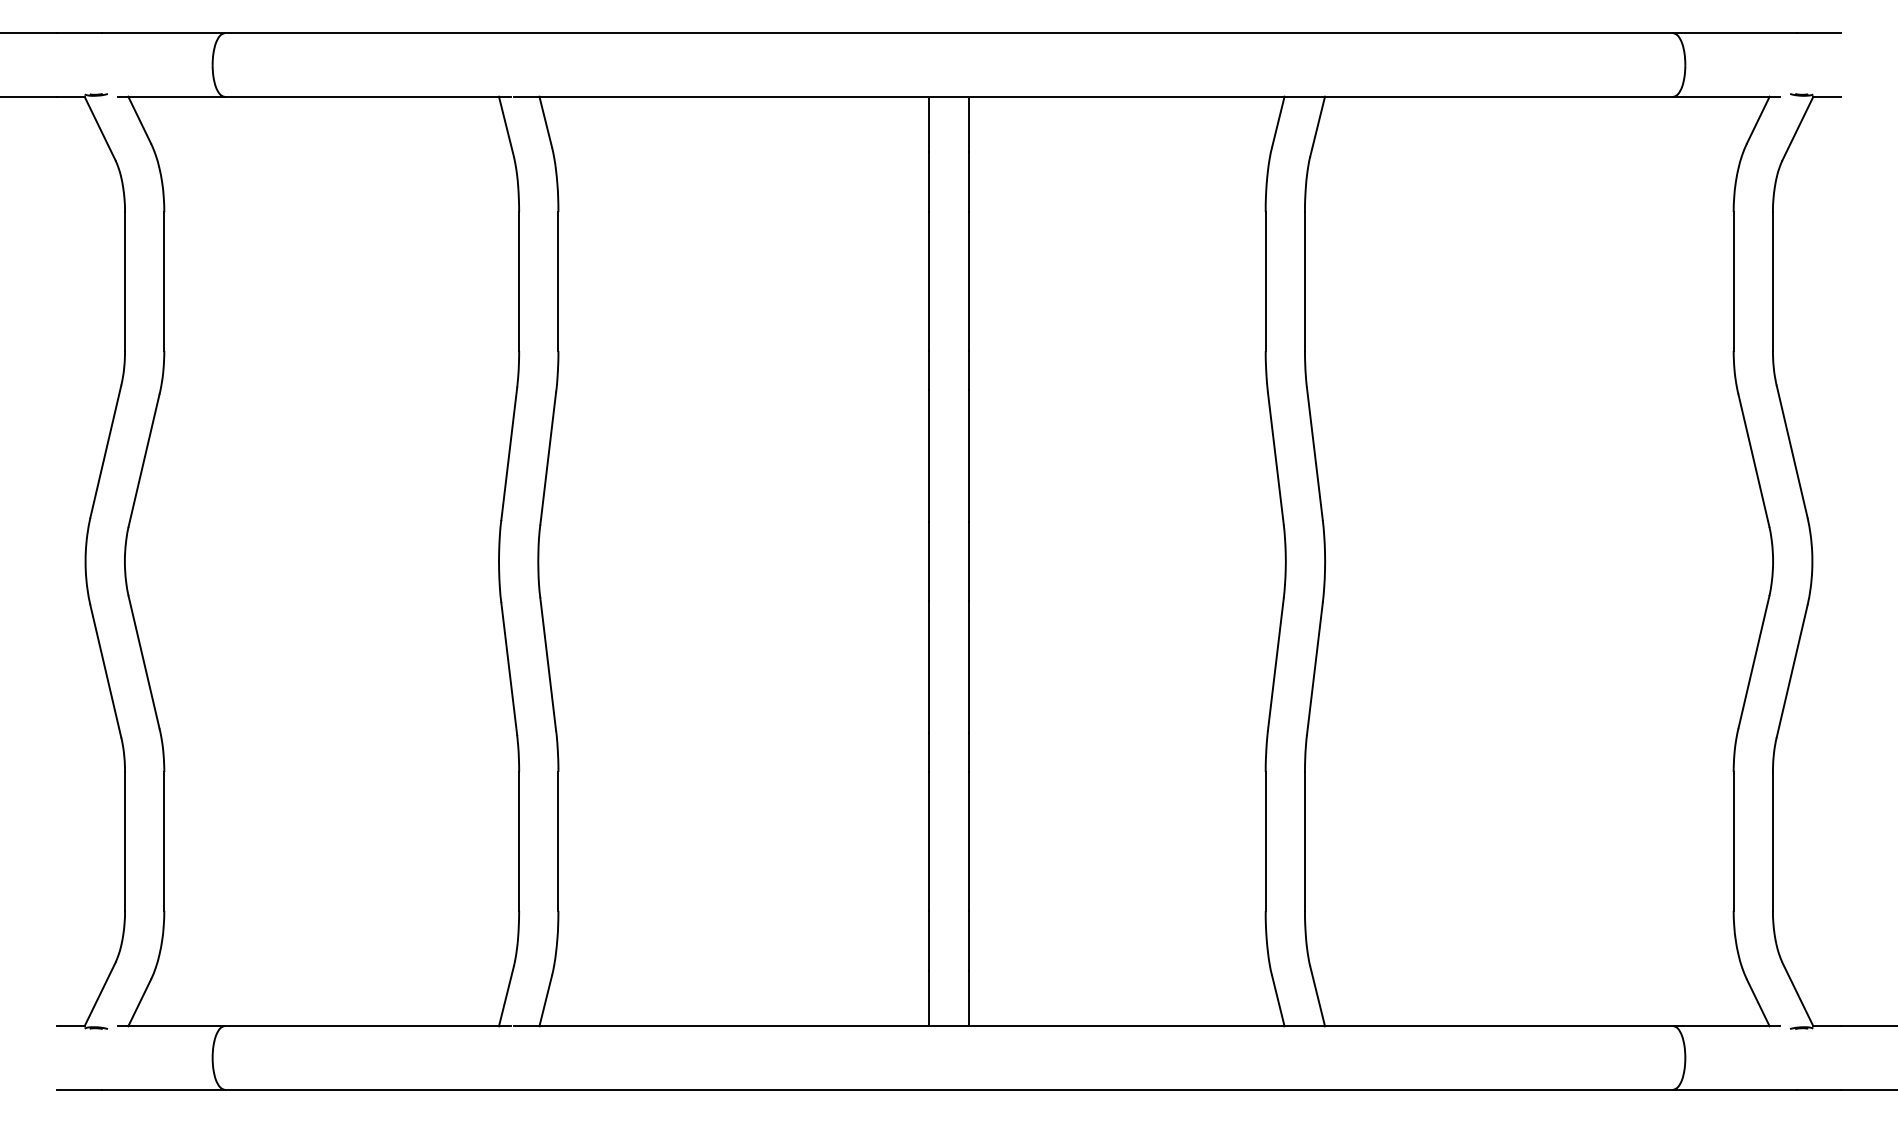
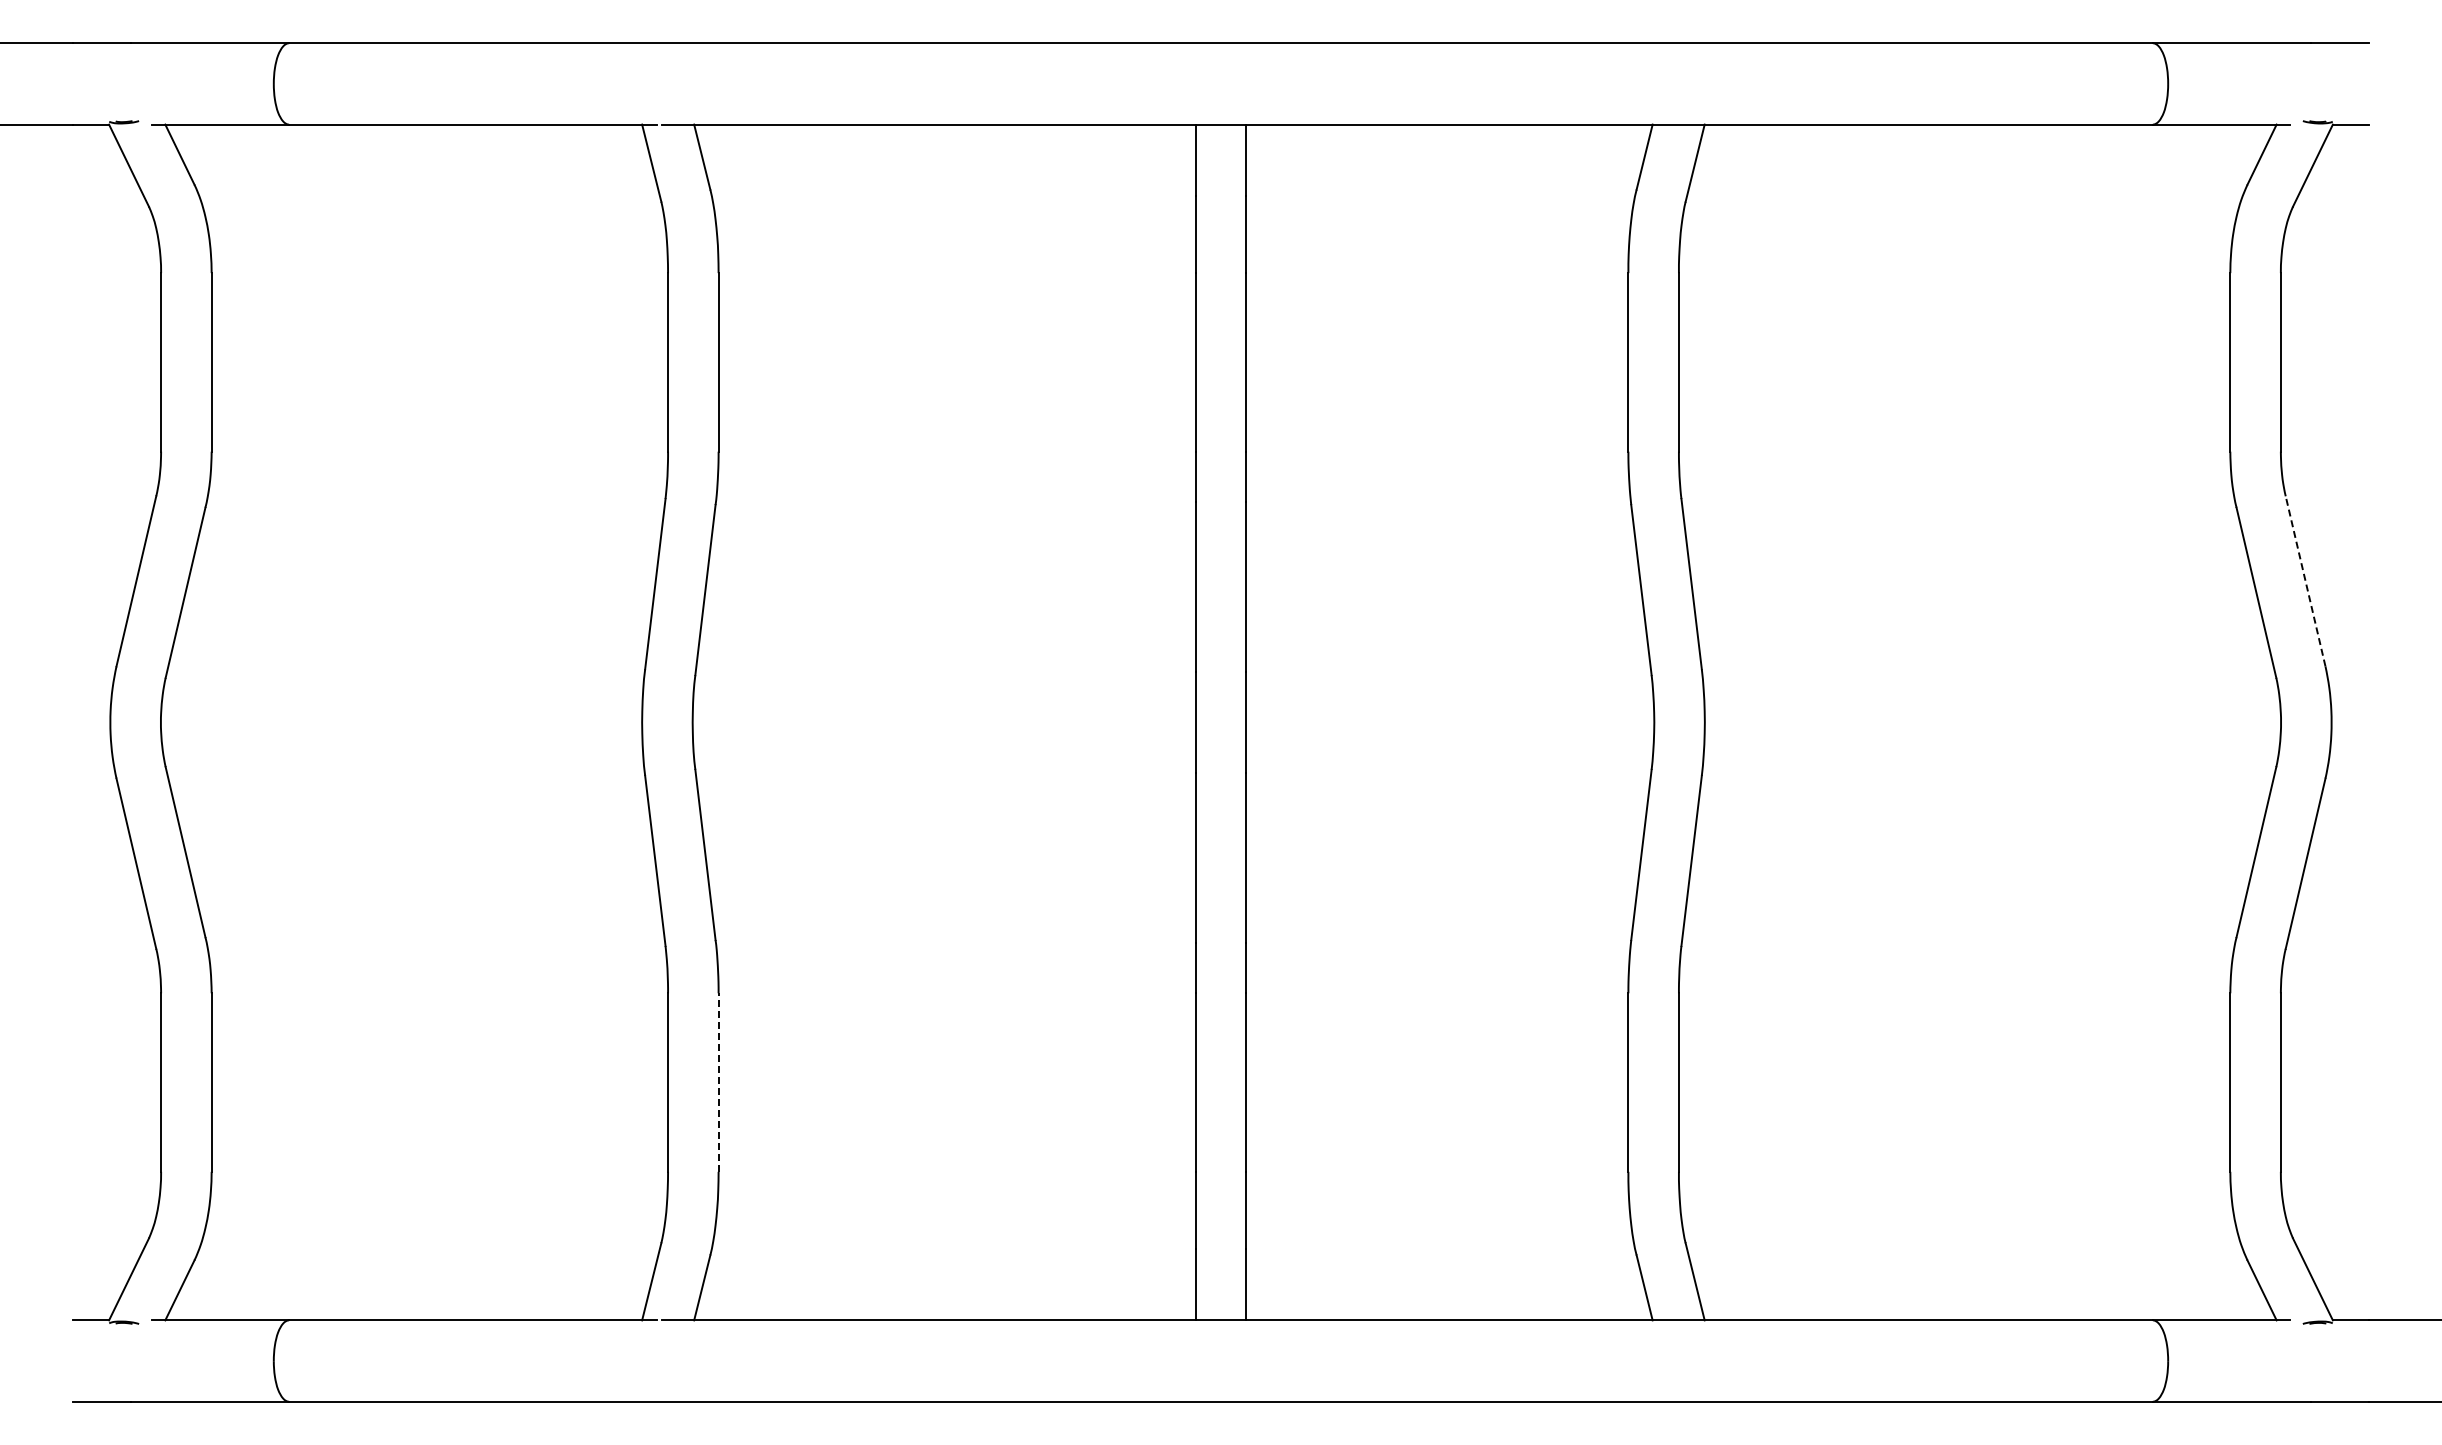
line: (1792, 451) -> (2305, 580), solid -> dashed
line: (558, 841) -> (718, 1082), solid -> dashed

